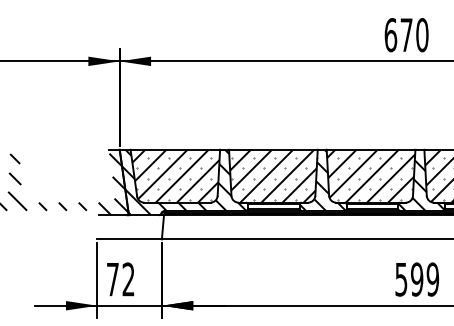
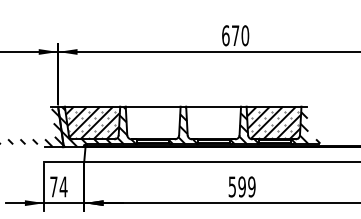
hatch: (272, 175) -> (152, 122), removed
hatch: (370, 175) -> (213, 122), removed
text: (128, 278) -> (63, 186), 72 -> 74

